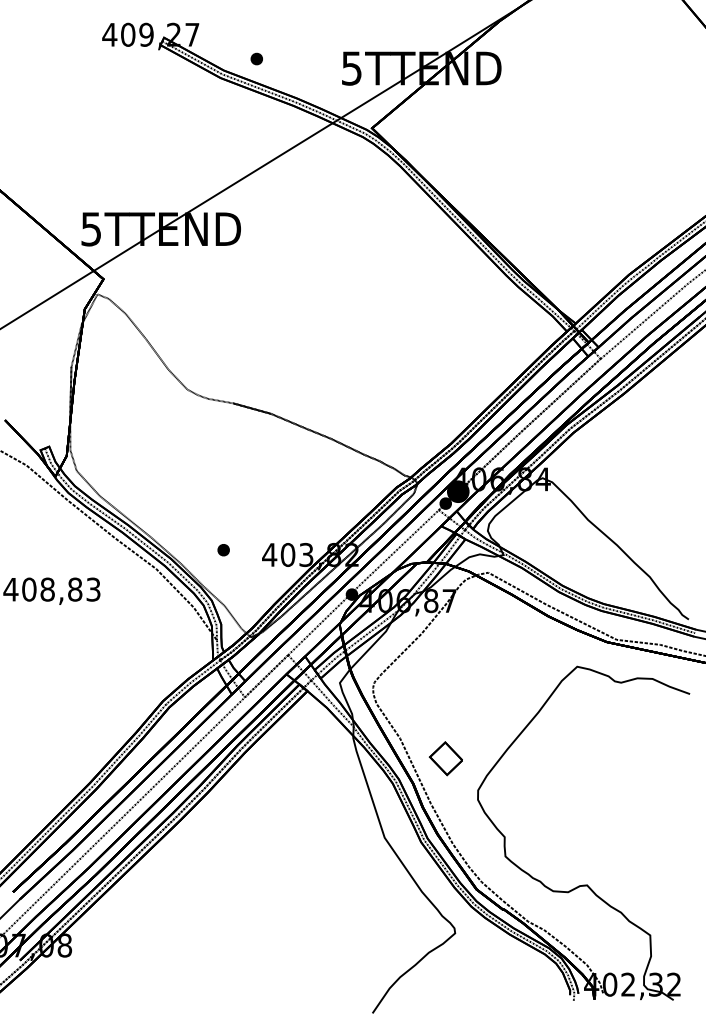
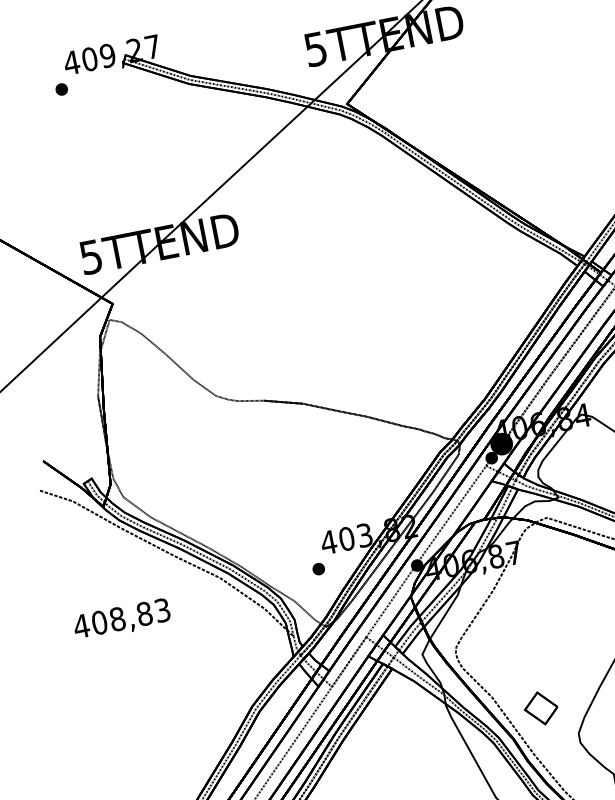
part: (256, 58) -> (61, 89), moved
part: (223, 550) -> (318, 569), moved

